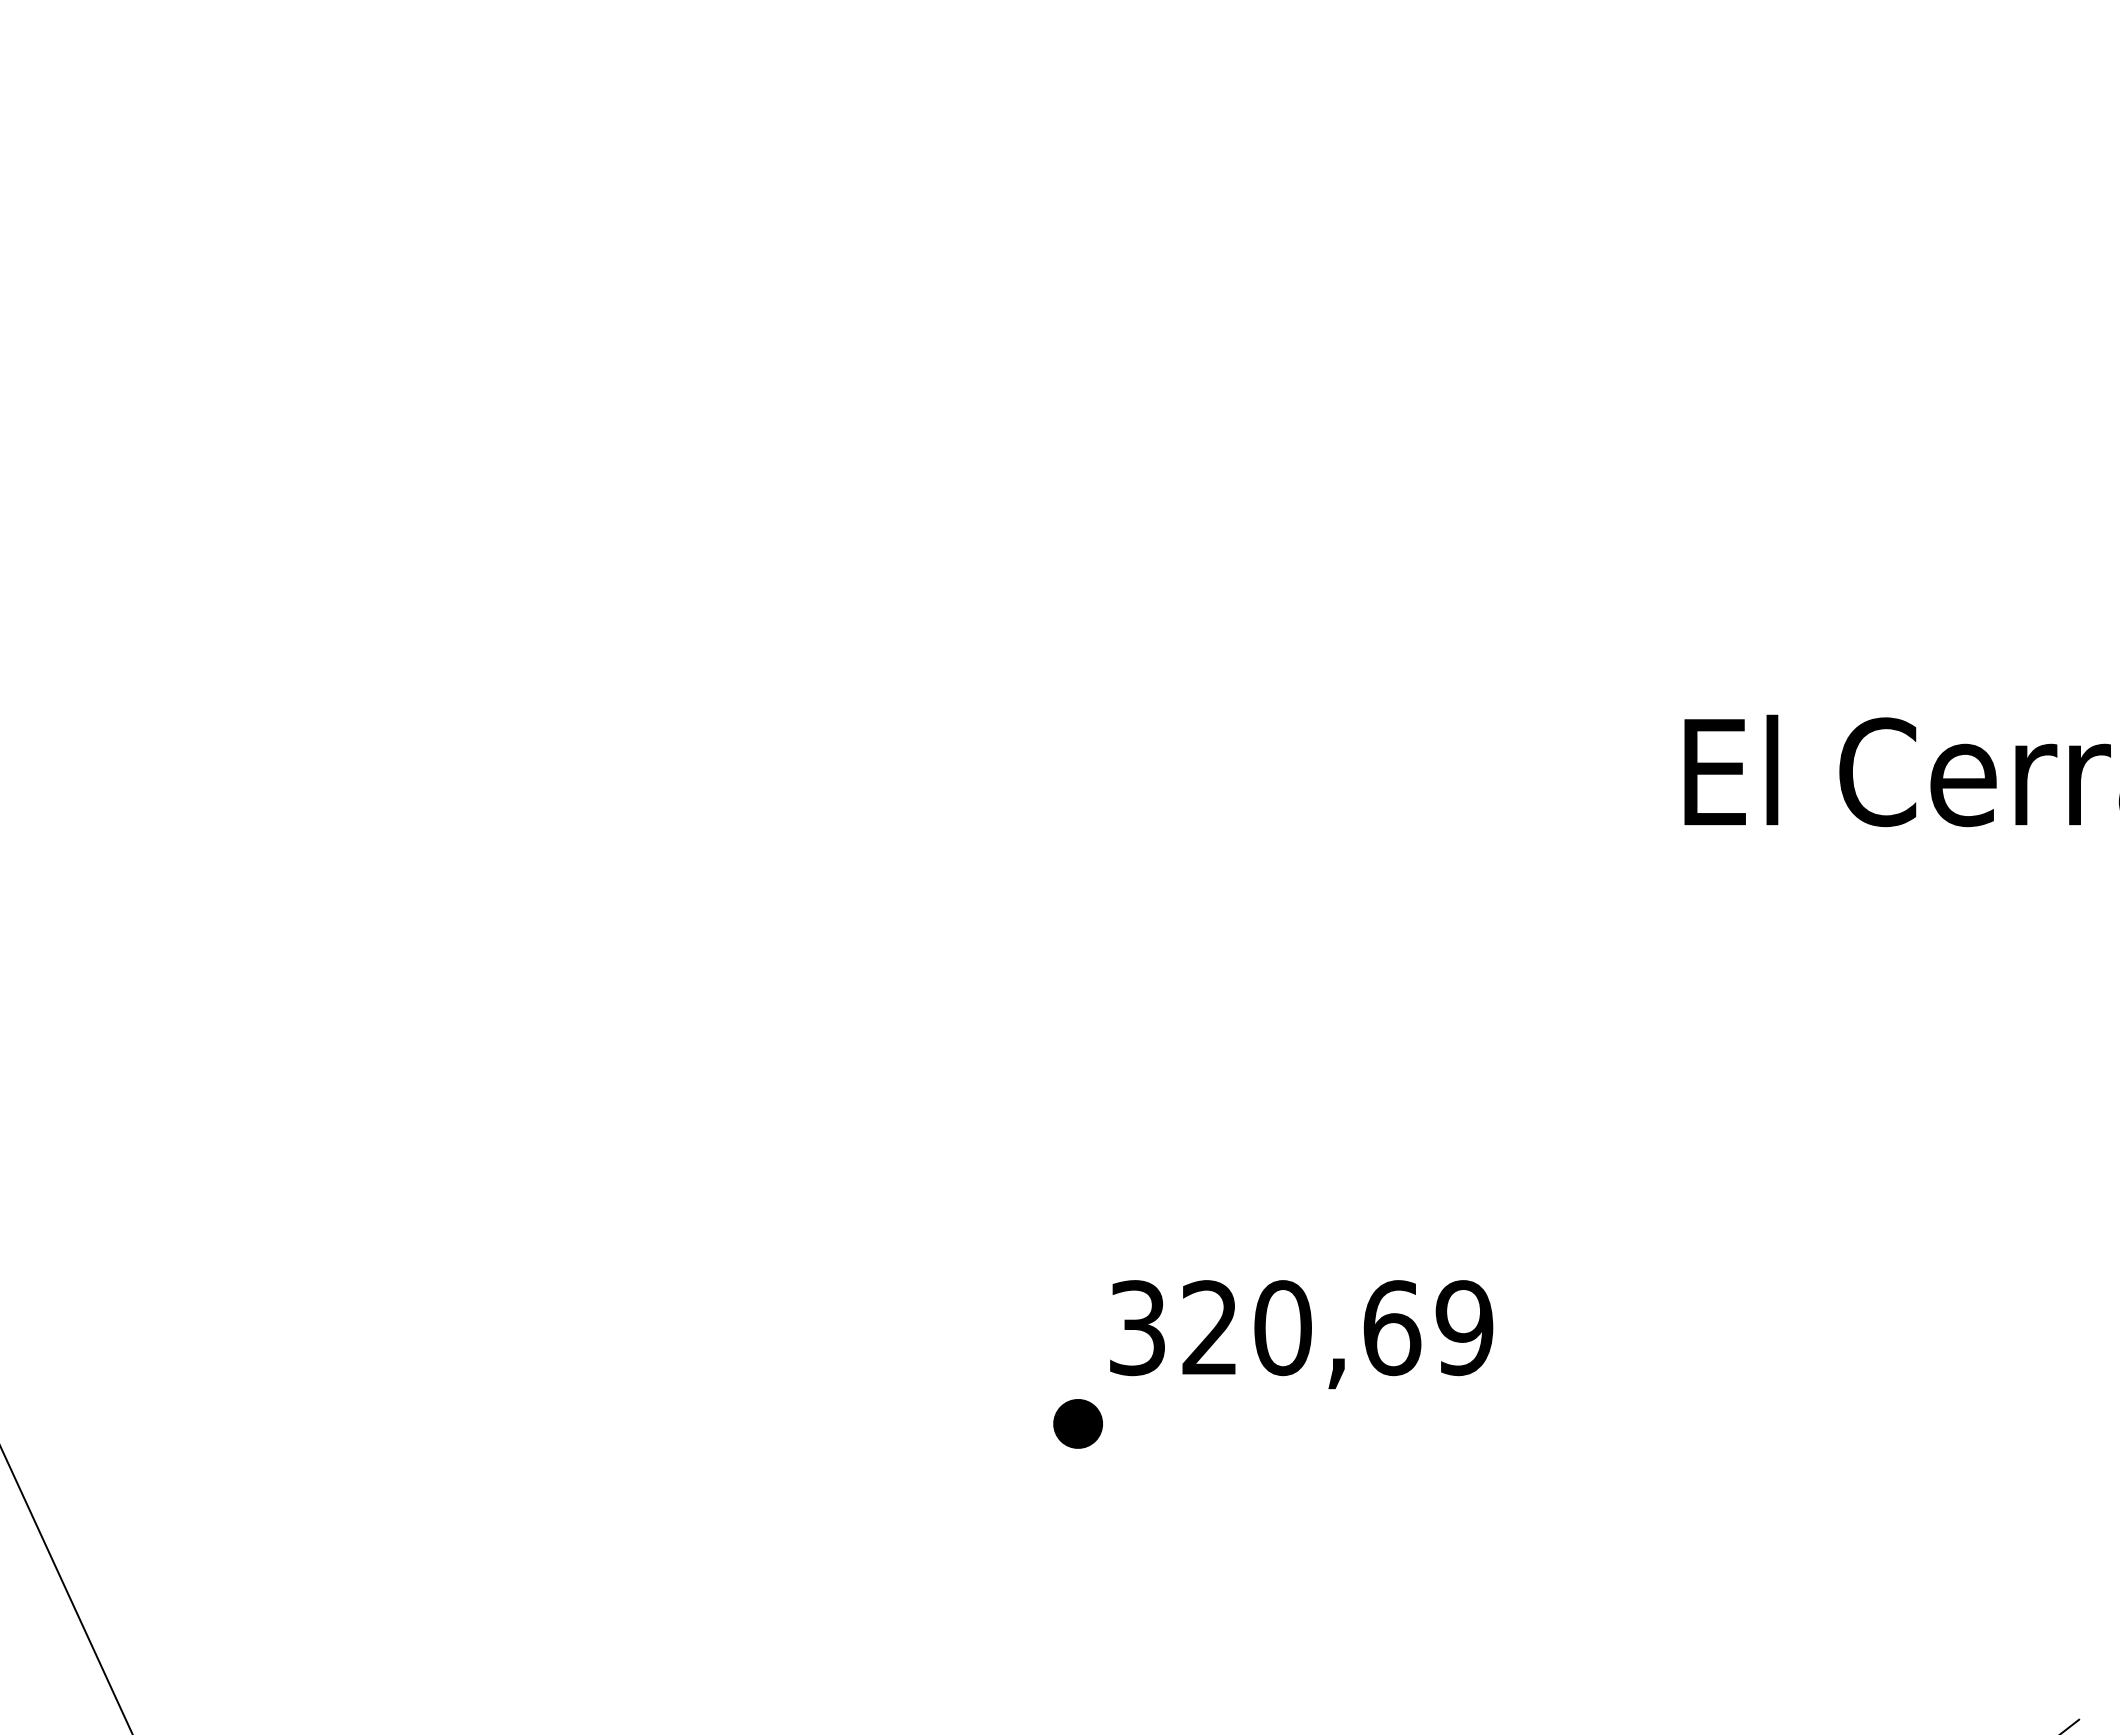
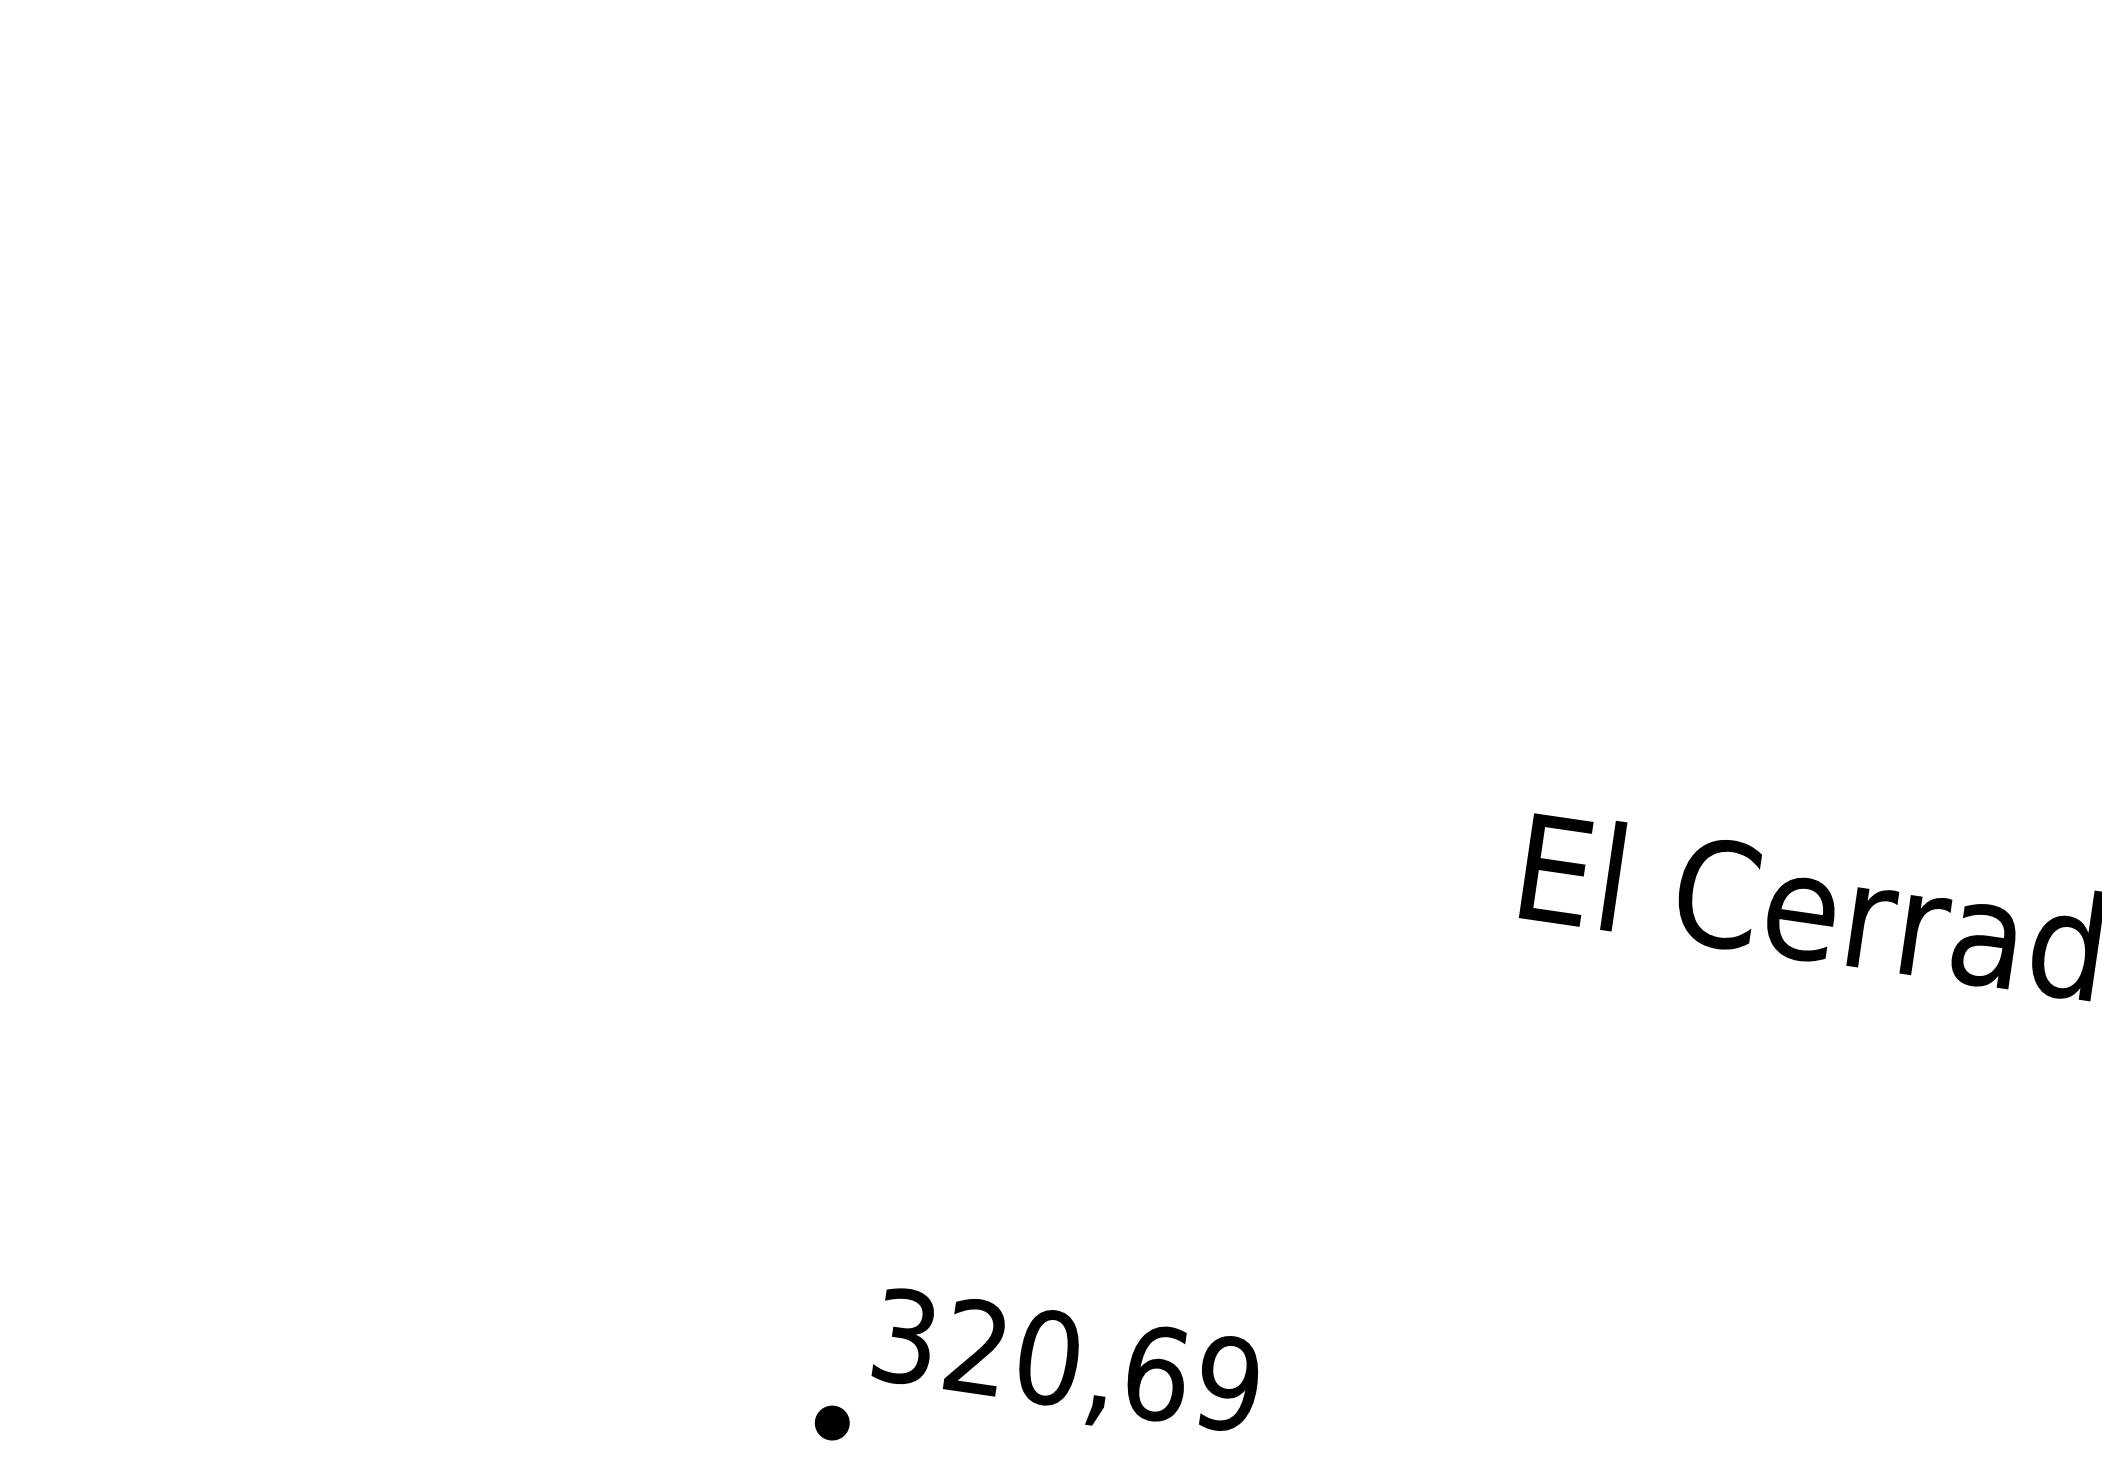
part: (1077, 1423) -> (831, 1422), size x0.7

